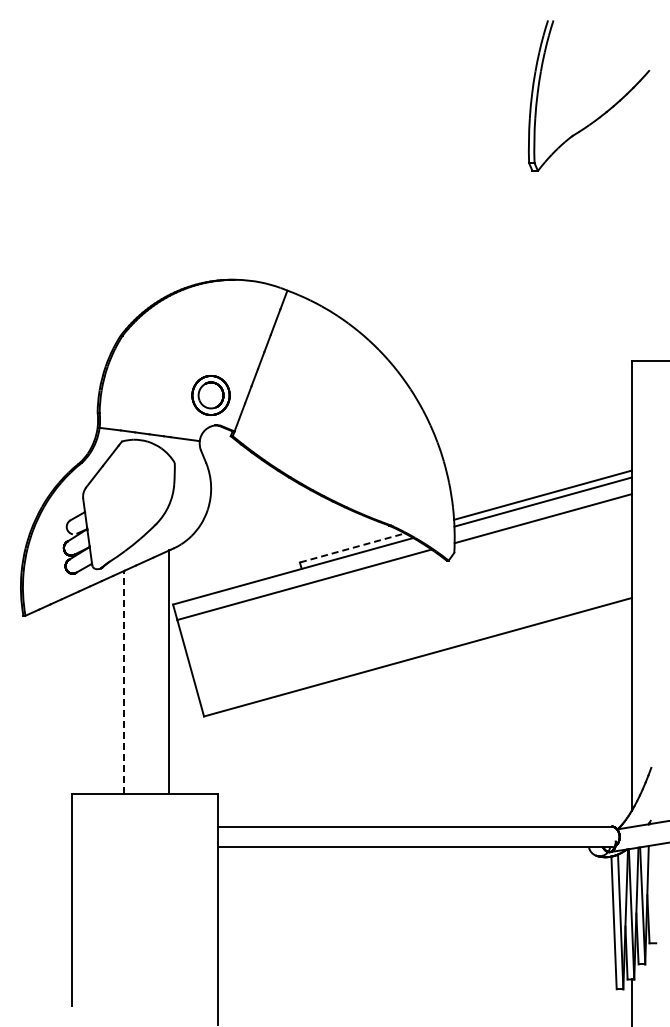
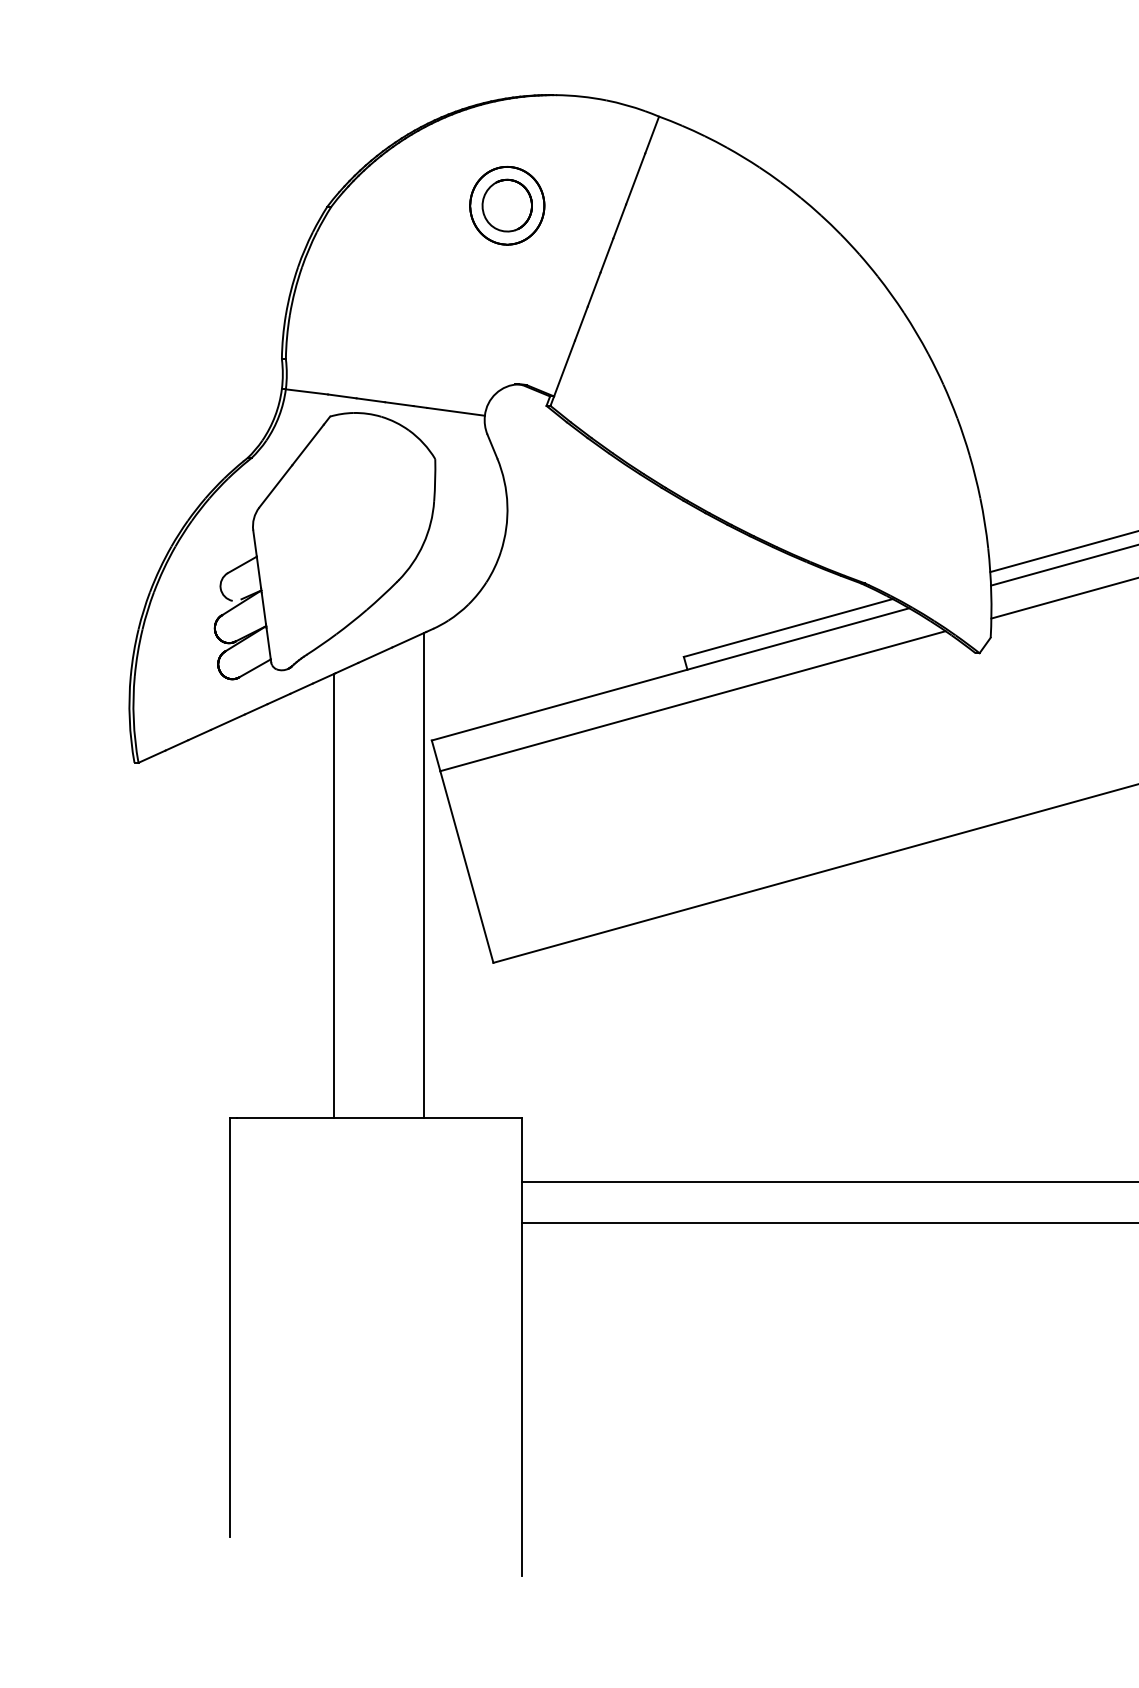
part: (210, 394) -> (506, 203), moved
line: (352, 547) -> (788, 627), dashed -> solid
line: (123, 682) -> (333, 895), dashed -> solid

